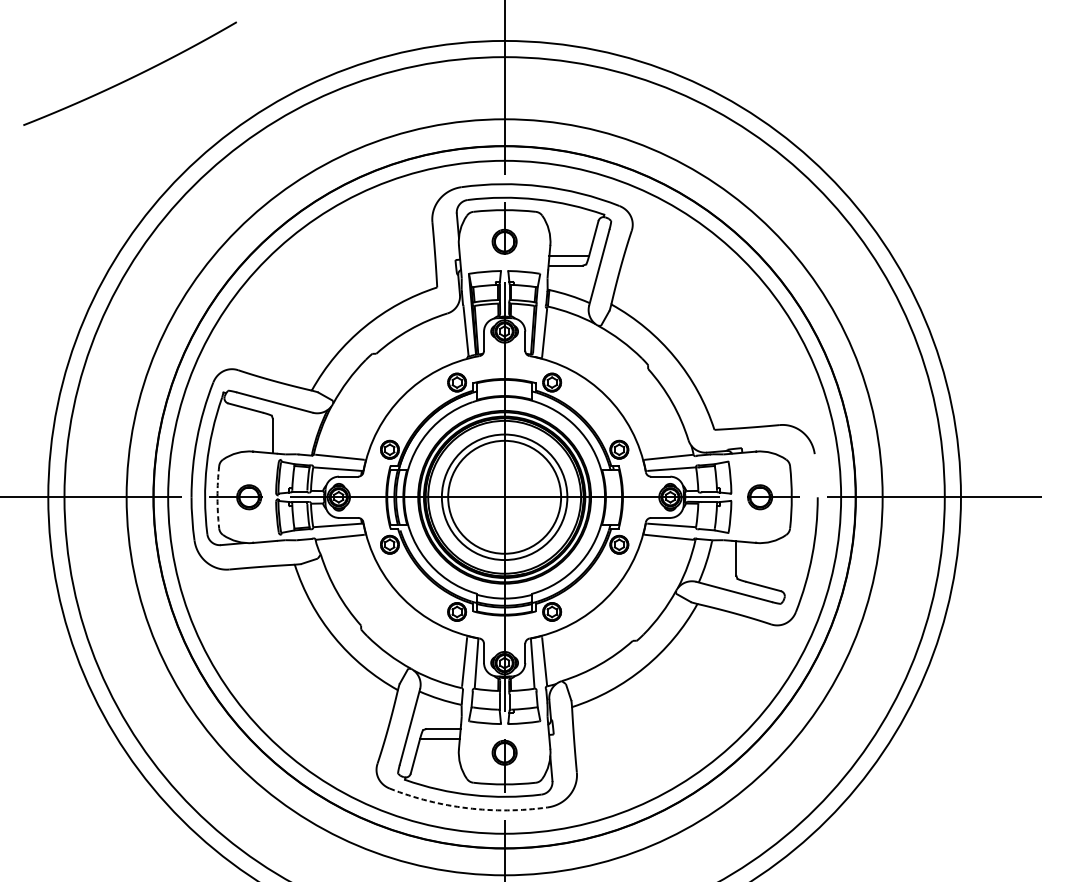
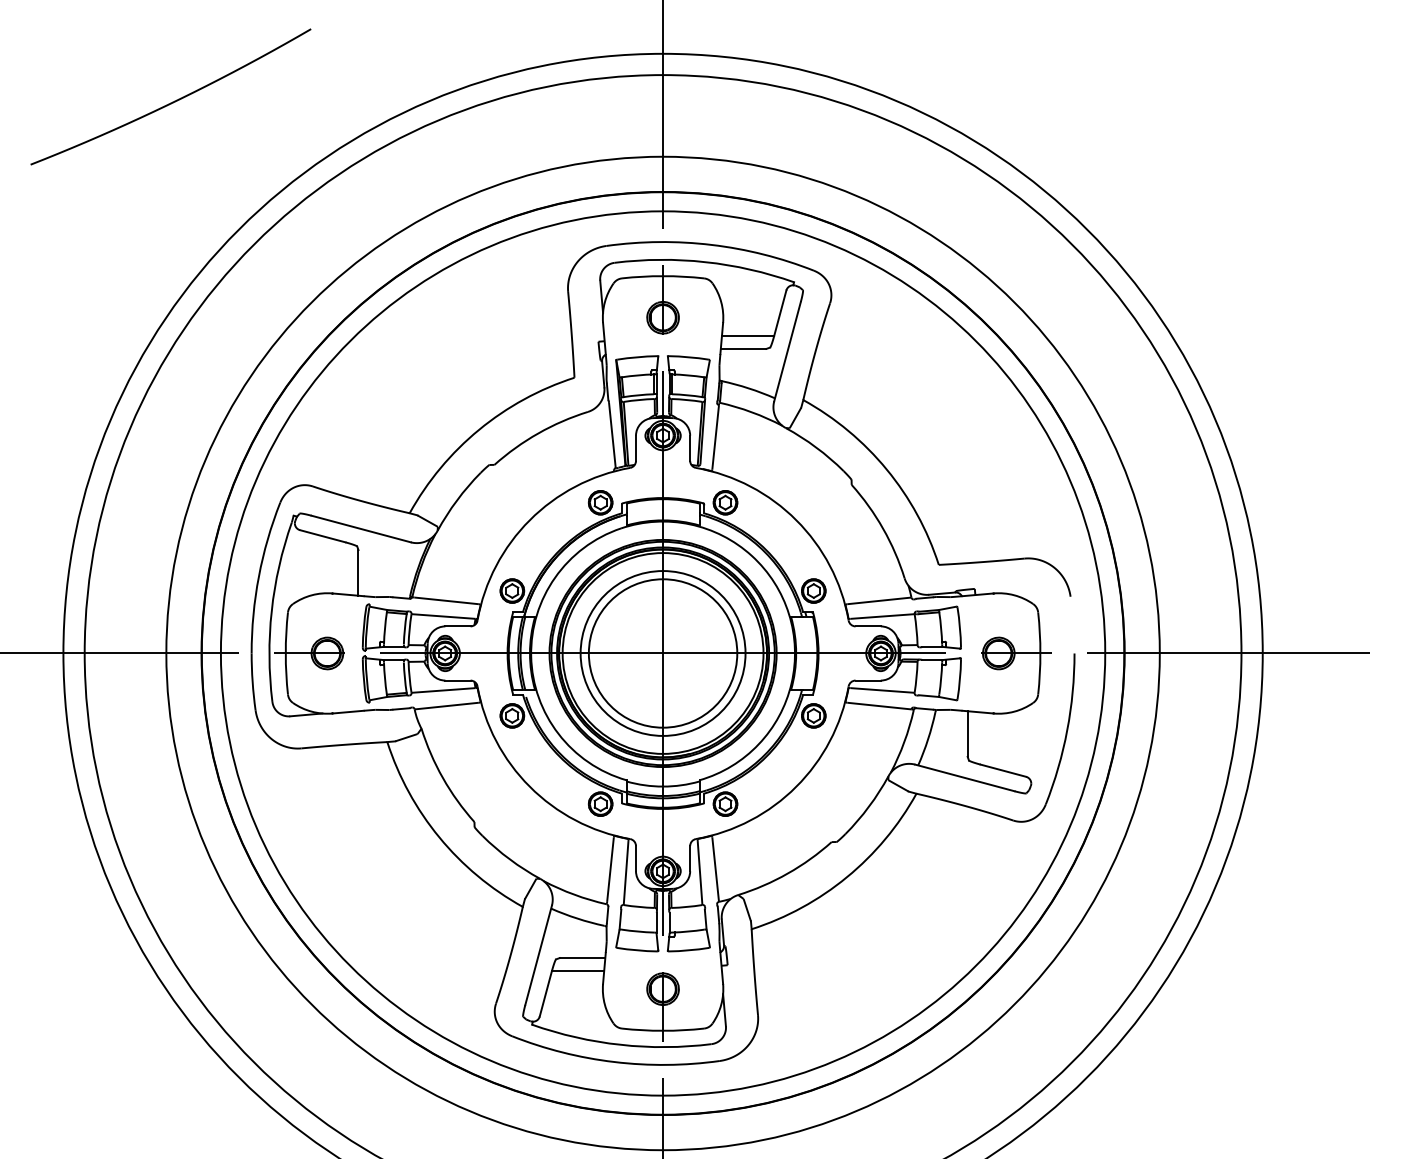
arc: (217, 497) -> (285, 653), dashed -> solid
arc: (467, 808) -> (614, 1062), dashed -> solid

